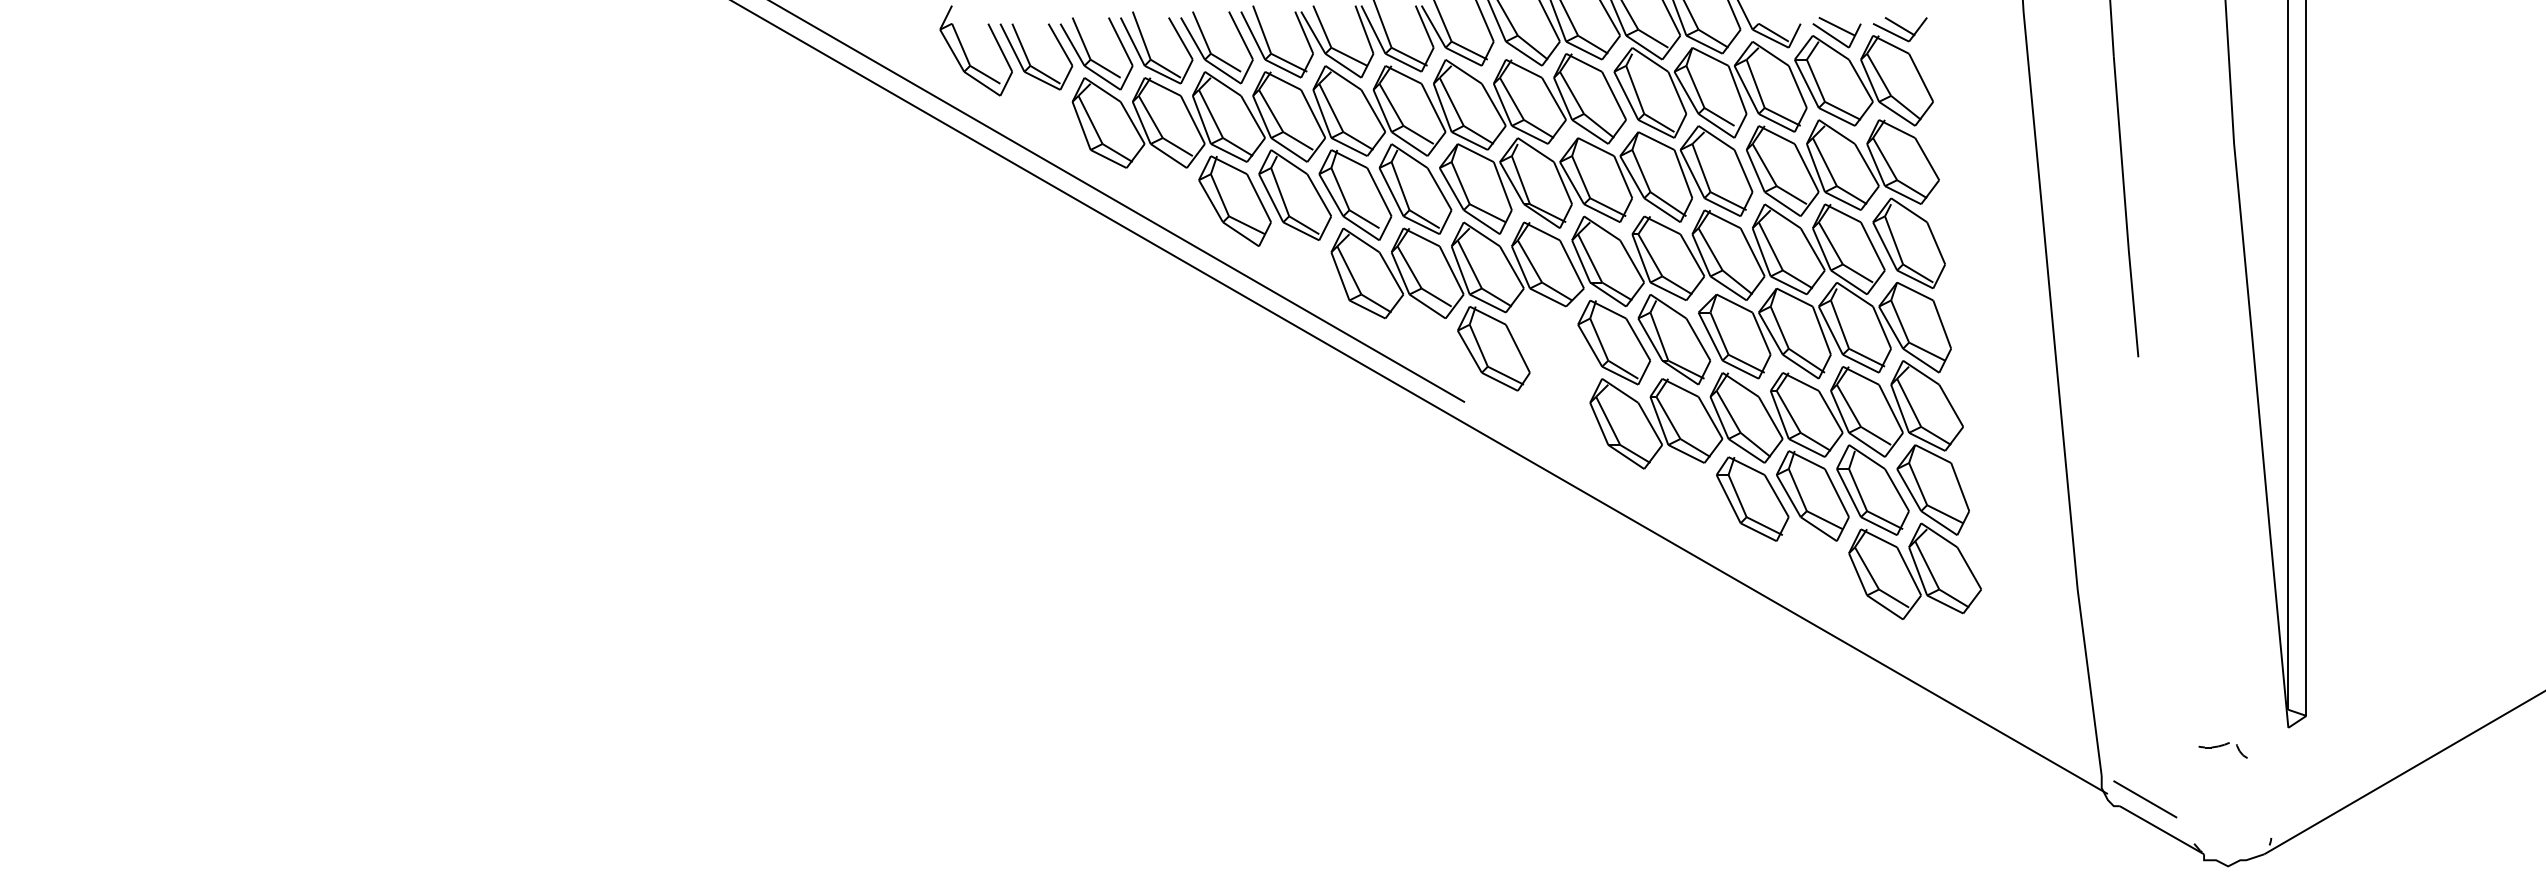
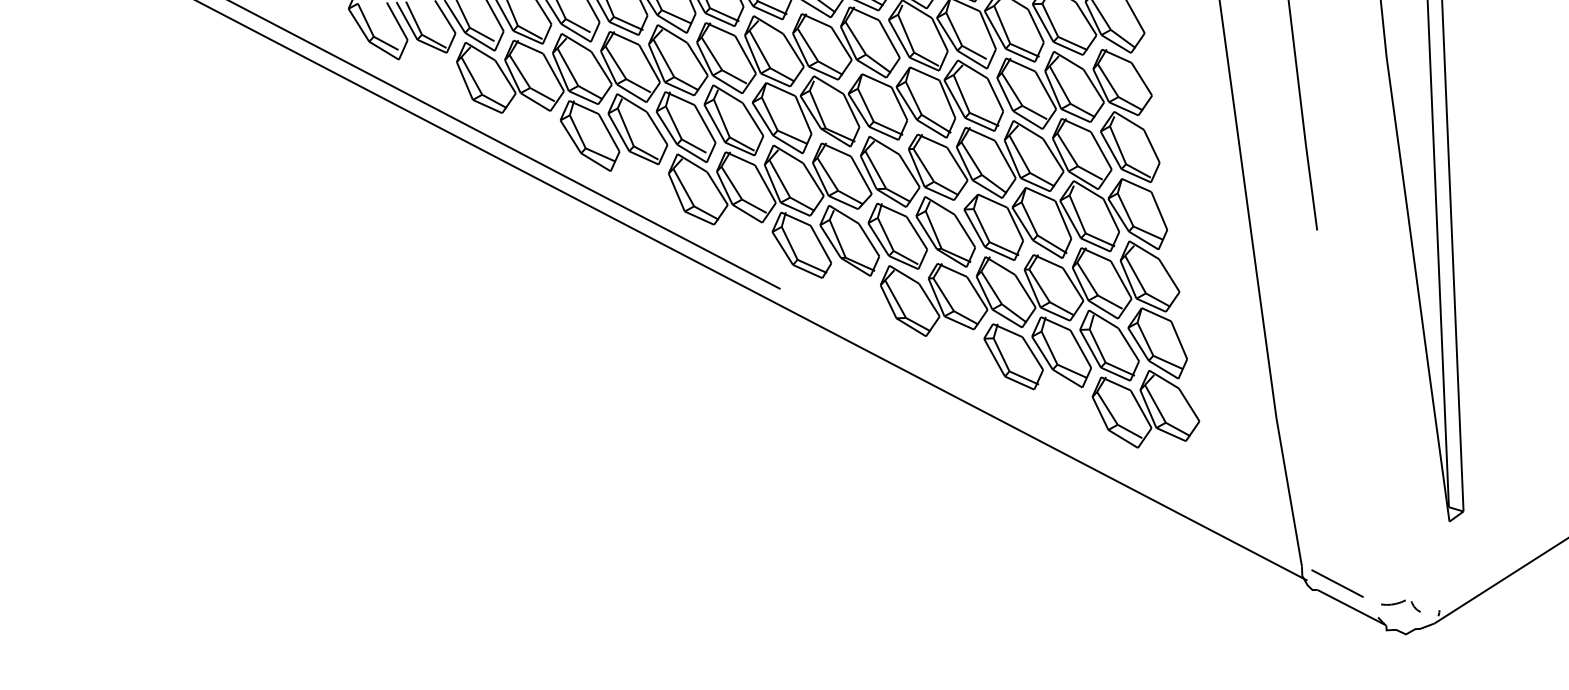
part: (1553, 345) -> (849, 240), added
part: (2222, 750) -> (1400, 606), moved

